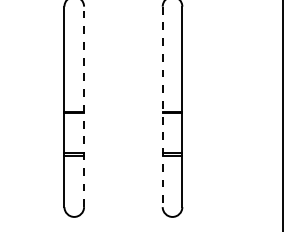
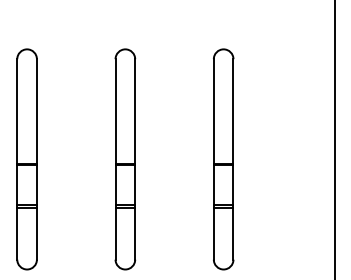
line: (84, 105) -> (135, 158), dashed -> solid
line: (162, 106) -> (213, 159), dashed -> solid

